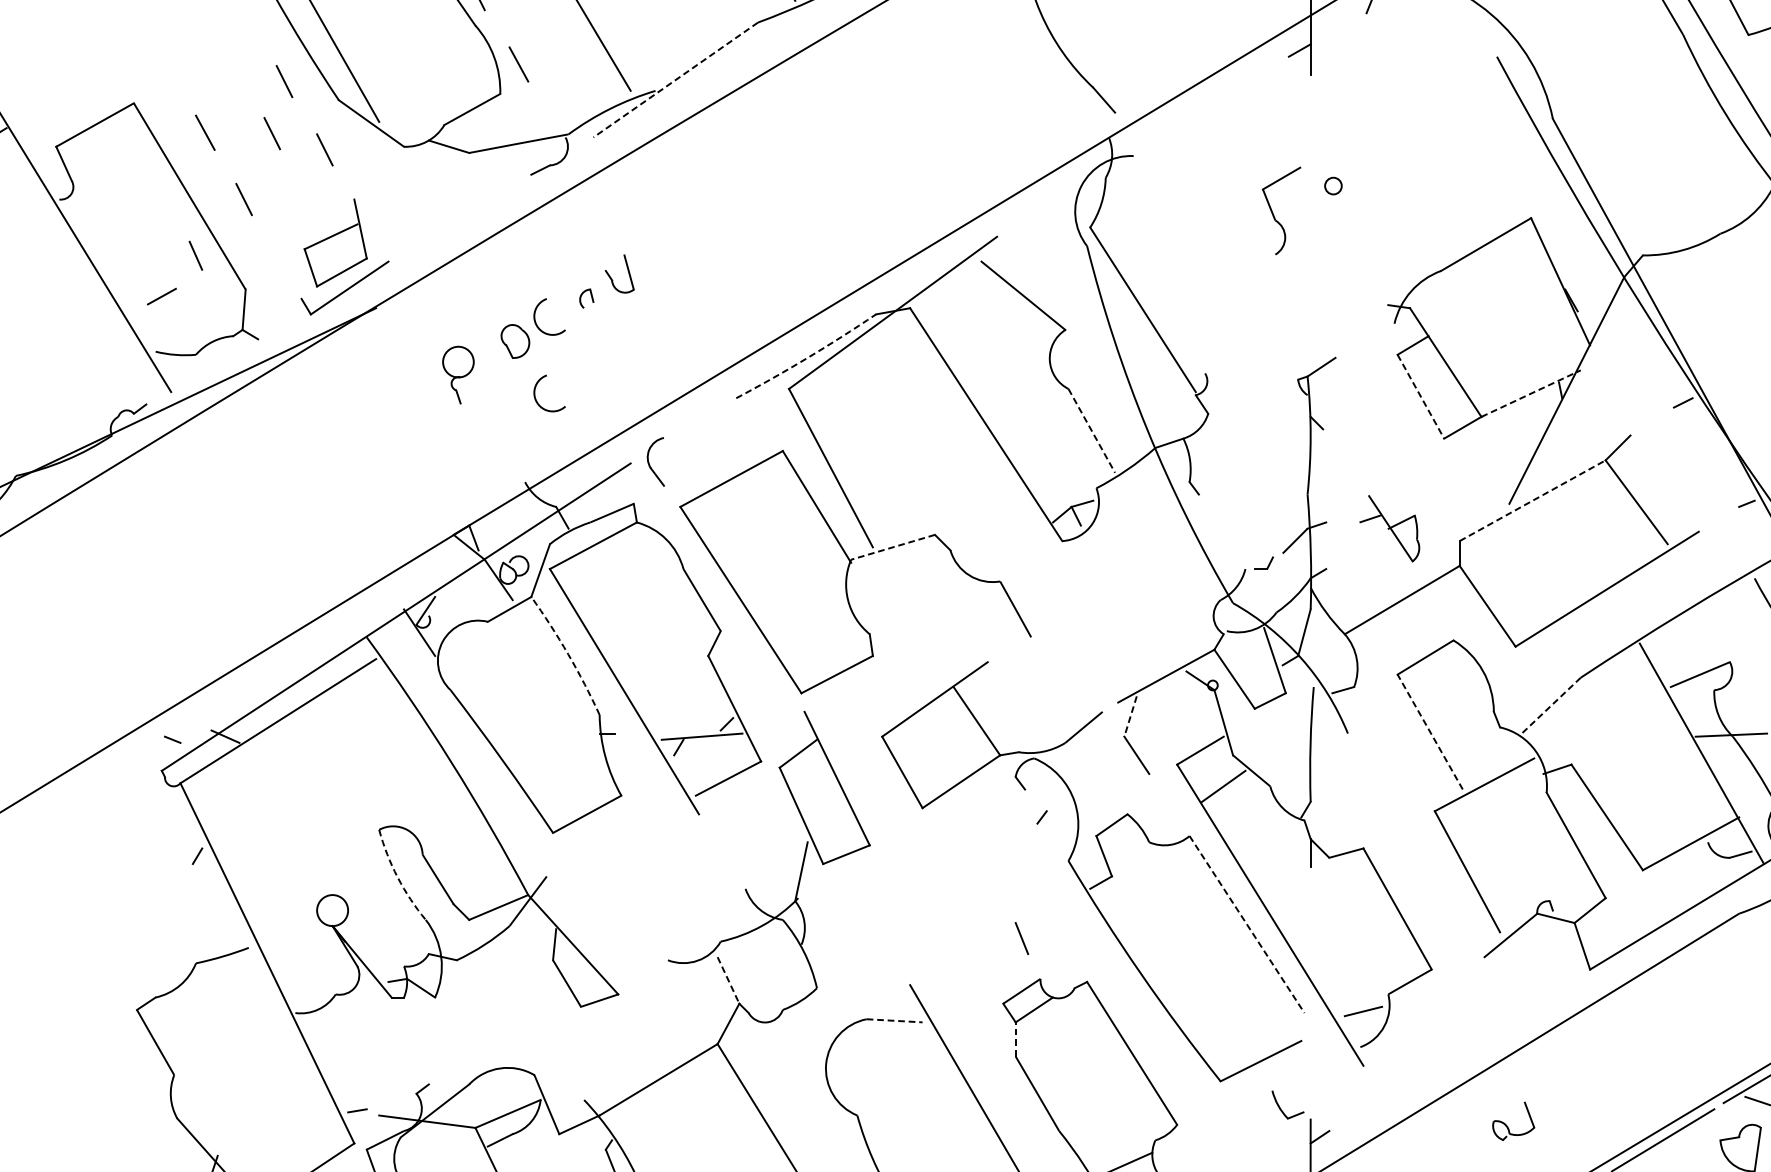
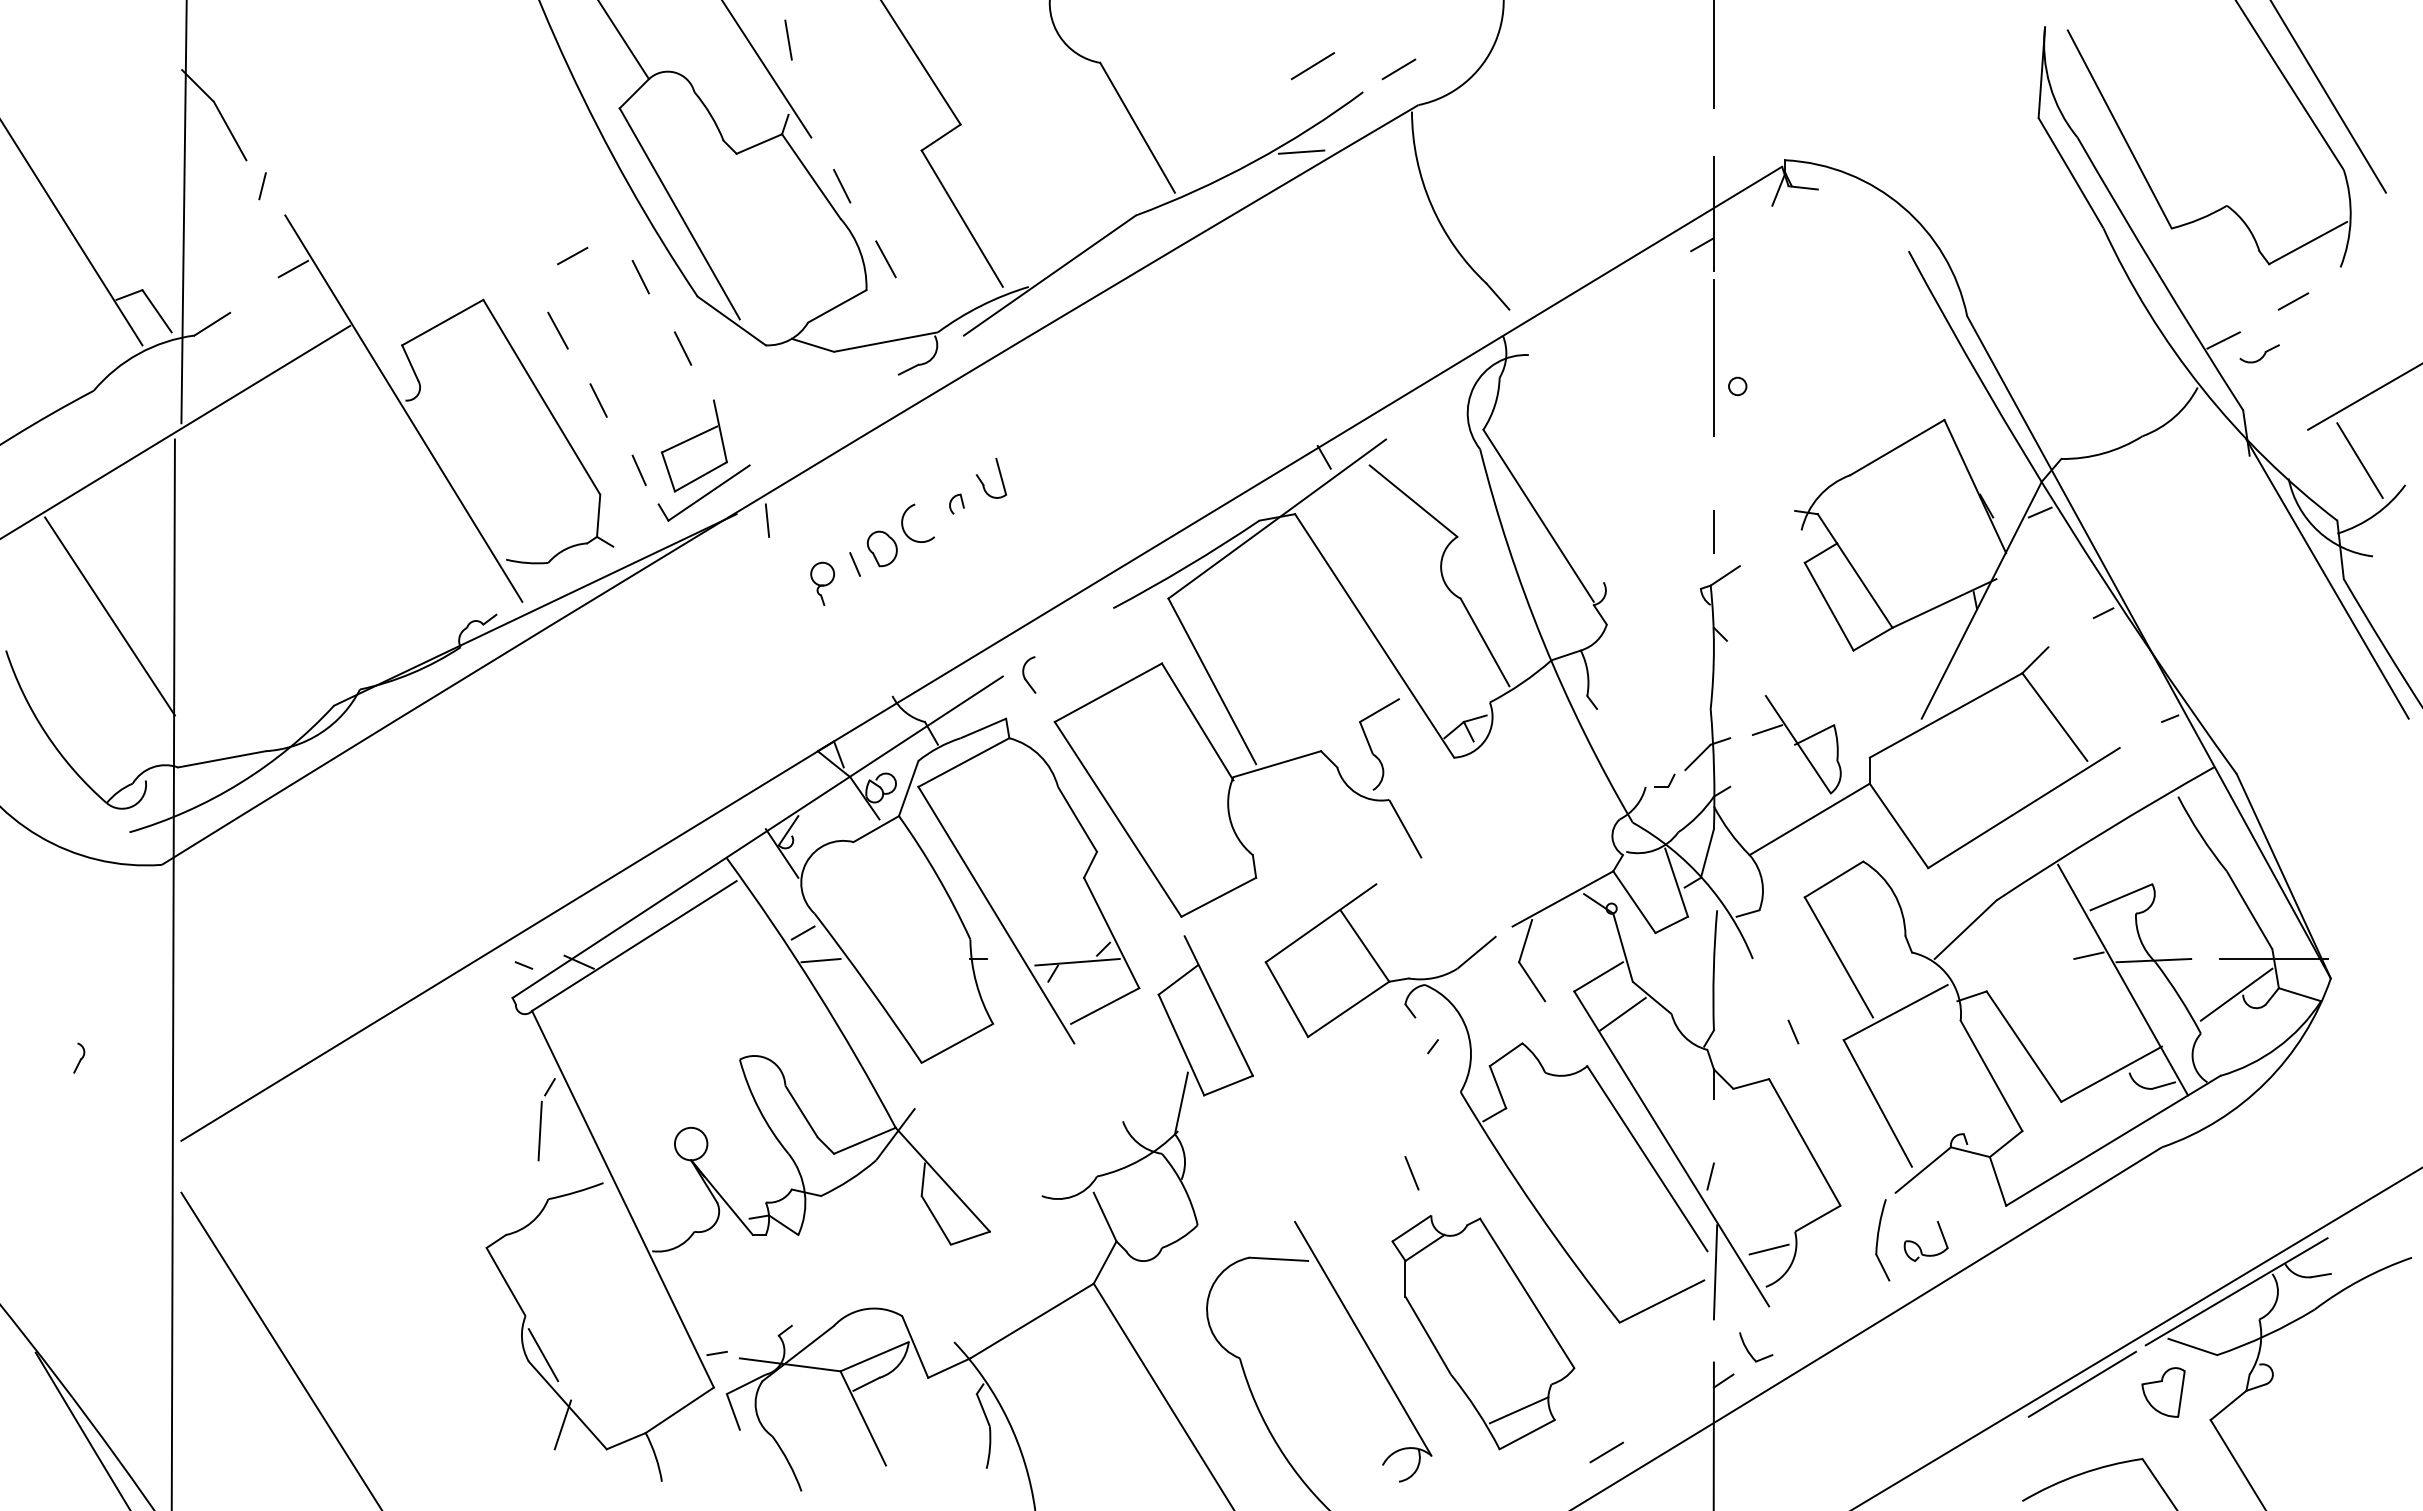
line: (675, 79) -> (1049, 275), dashed -> solid
line: (272, 133) -> (628, 331), removed
line: (1310, 159) -> (1713, 358), added
part: (1273, 213) -> (1371, 747), moved
line: (195, 254) -> (638, 469), moved
line: (937, 254) -> (1323, 457), added
line: (161, 296) -> (572, 255), moved
line: (1622, 306) -> (2039, 512), added
line: (405, 314) -> (767, 520), added
line: (1310, 324) -> (1713, 531), added
line: (489, 356) -> (855, 564), added
arc: (807, 358) -> (1187, 566), dashed -> solid
part: (458, 374) -> (822, 583), size x0.71
arc: (535, 391) -> (903, 601), removed
line: (1531, 393) -> (1944, 603), dashed -> solid
line: (1421, 397) -> (1829, 607), dashed -> solid
line: (1092, 430) -> (1485, 642), dashed -> solid
part: (656, 461) -> (1029, 674), size x0.71
line: (1533, 500) -> (1946, 715), dashed -> solid
part: (1389, 528) -> (1796, 744), size x1.43
line: (893, 547) -> (1277, 764), dashed -> solid
arc: (568, 654) -> (937, 876), dashed -> solid
line: (1551, 706) -> (1965, 930), dashed -> solid
line: (439, 708) -> (802, 932), added
line: (1130, 716) -> (1525, 941), dashed -> solid
line: (1668, 730) -> (2088, 955), added
line: (1429, 731) -> (1838, 956), dashed -> solid
line: (456, 735) -> (820, 960), added
line: (1386, 802) -> (1793, 1031), added
arc: (397, 877) -> (759, 1109), dashed -> solid
line: (187, 897) -> (539, 1130), added
line: (1247, 925) -> (1647, 1159), dashed -> solid
line: (1307, 941) -> (1710, 1176), added
line: (728, 980) -> (1105, 1217), dashed -> solid
part: (1471, 1002) -> (1882, 1240), added
line: (895, 1020) -> (1279, 1259), dashed -> solid
line: (1312, 1033) -> (1715, 1272), added
line: (1015, 1039) -> (1405, 1278), dashed -> solid
part: (1281, 1108) -> (1749, 1351), moved
line: (191, 1112) -> (543, 1355), added
part: (1508, 1126) -> (1920, 1246), moved

